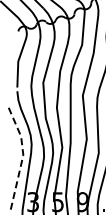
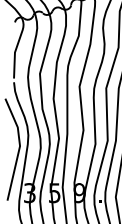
line: (22, 156) -> (19, 147), dashed -> solid

